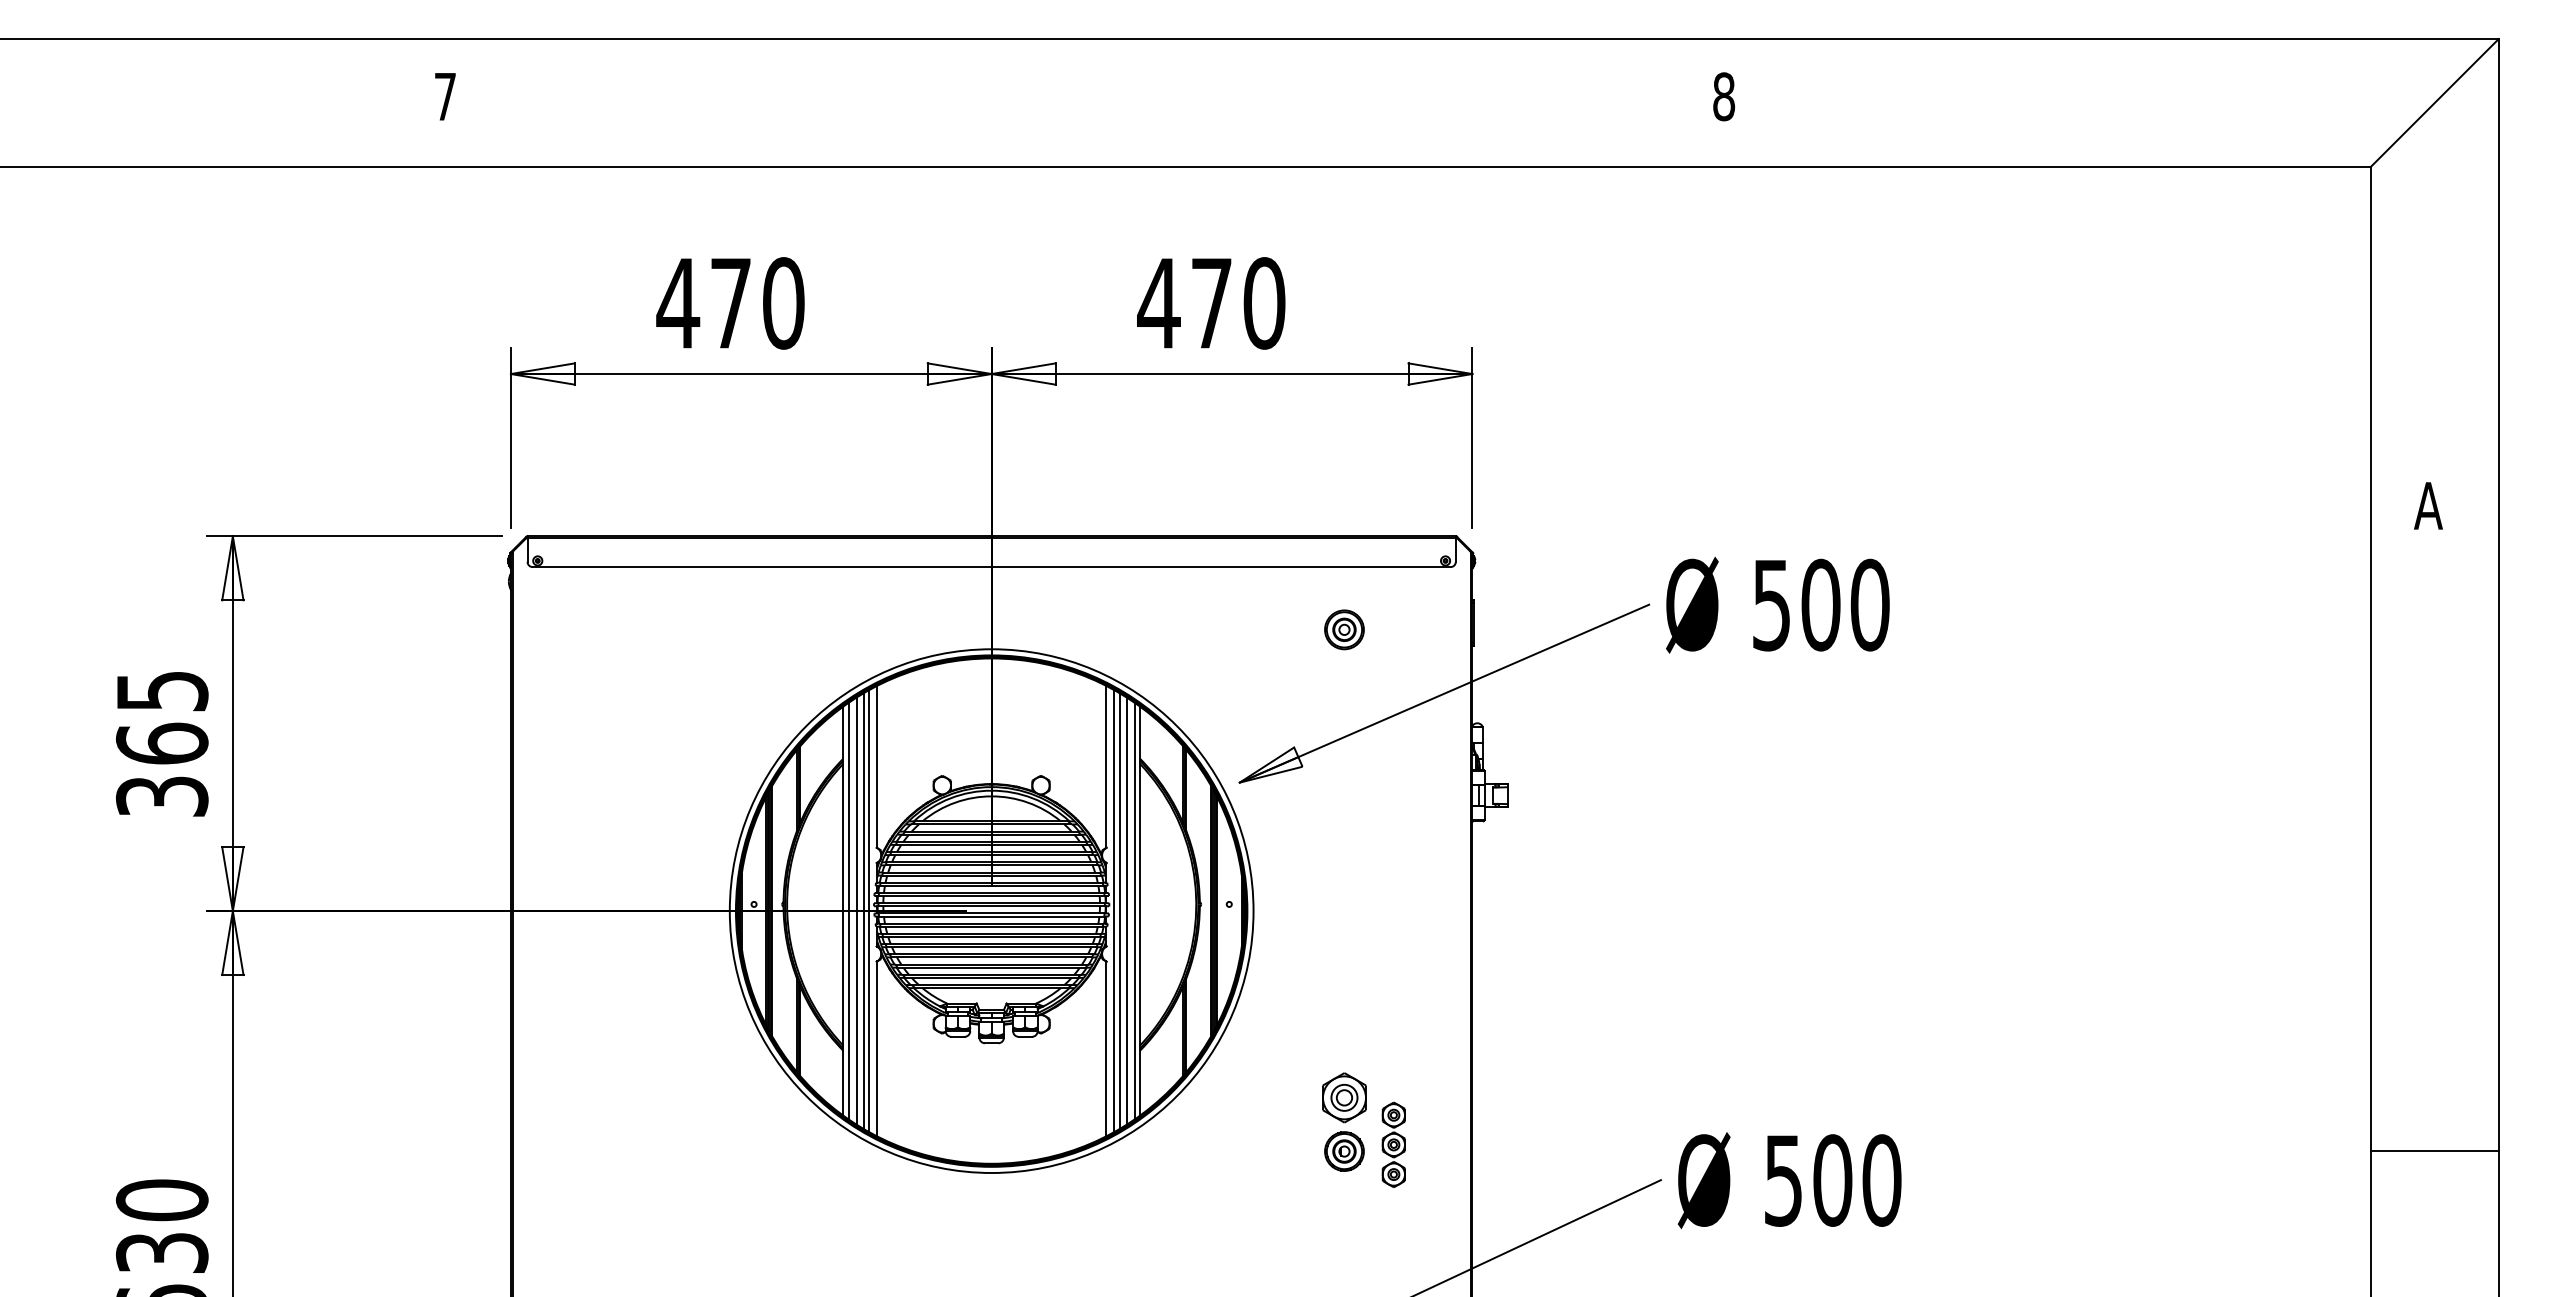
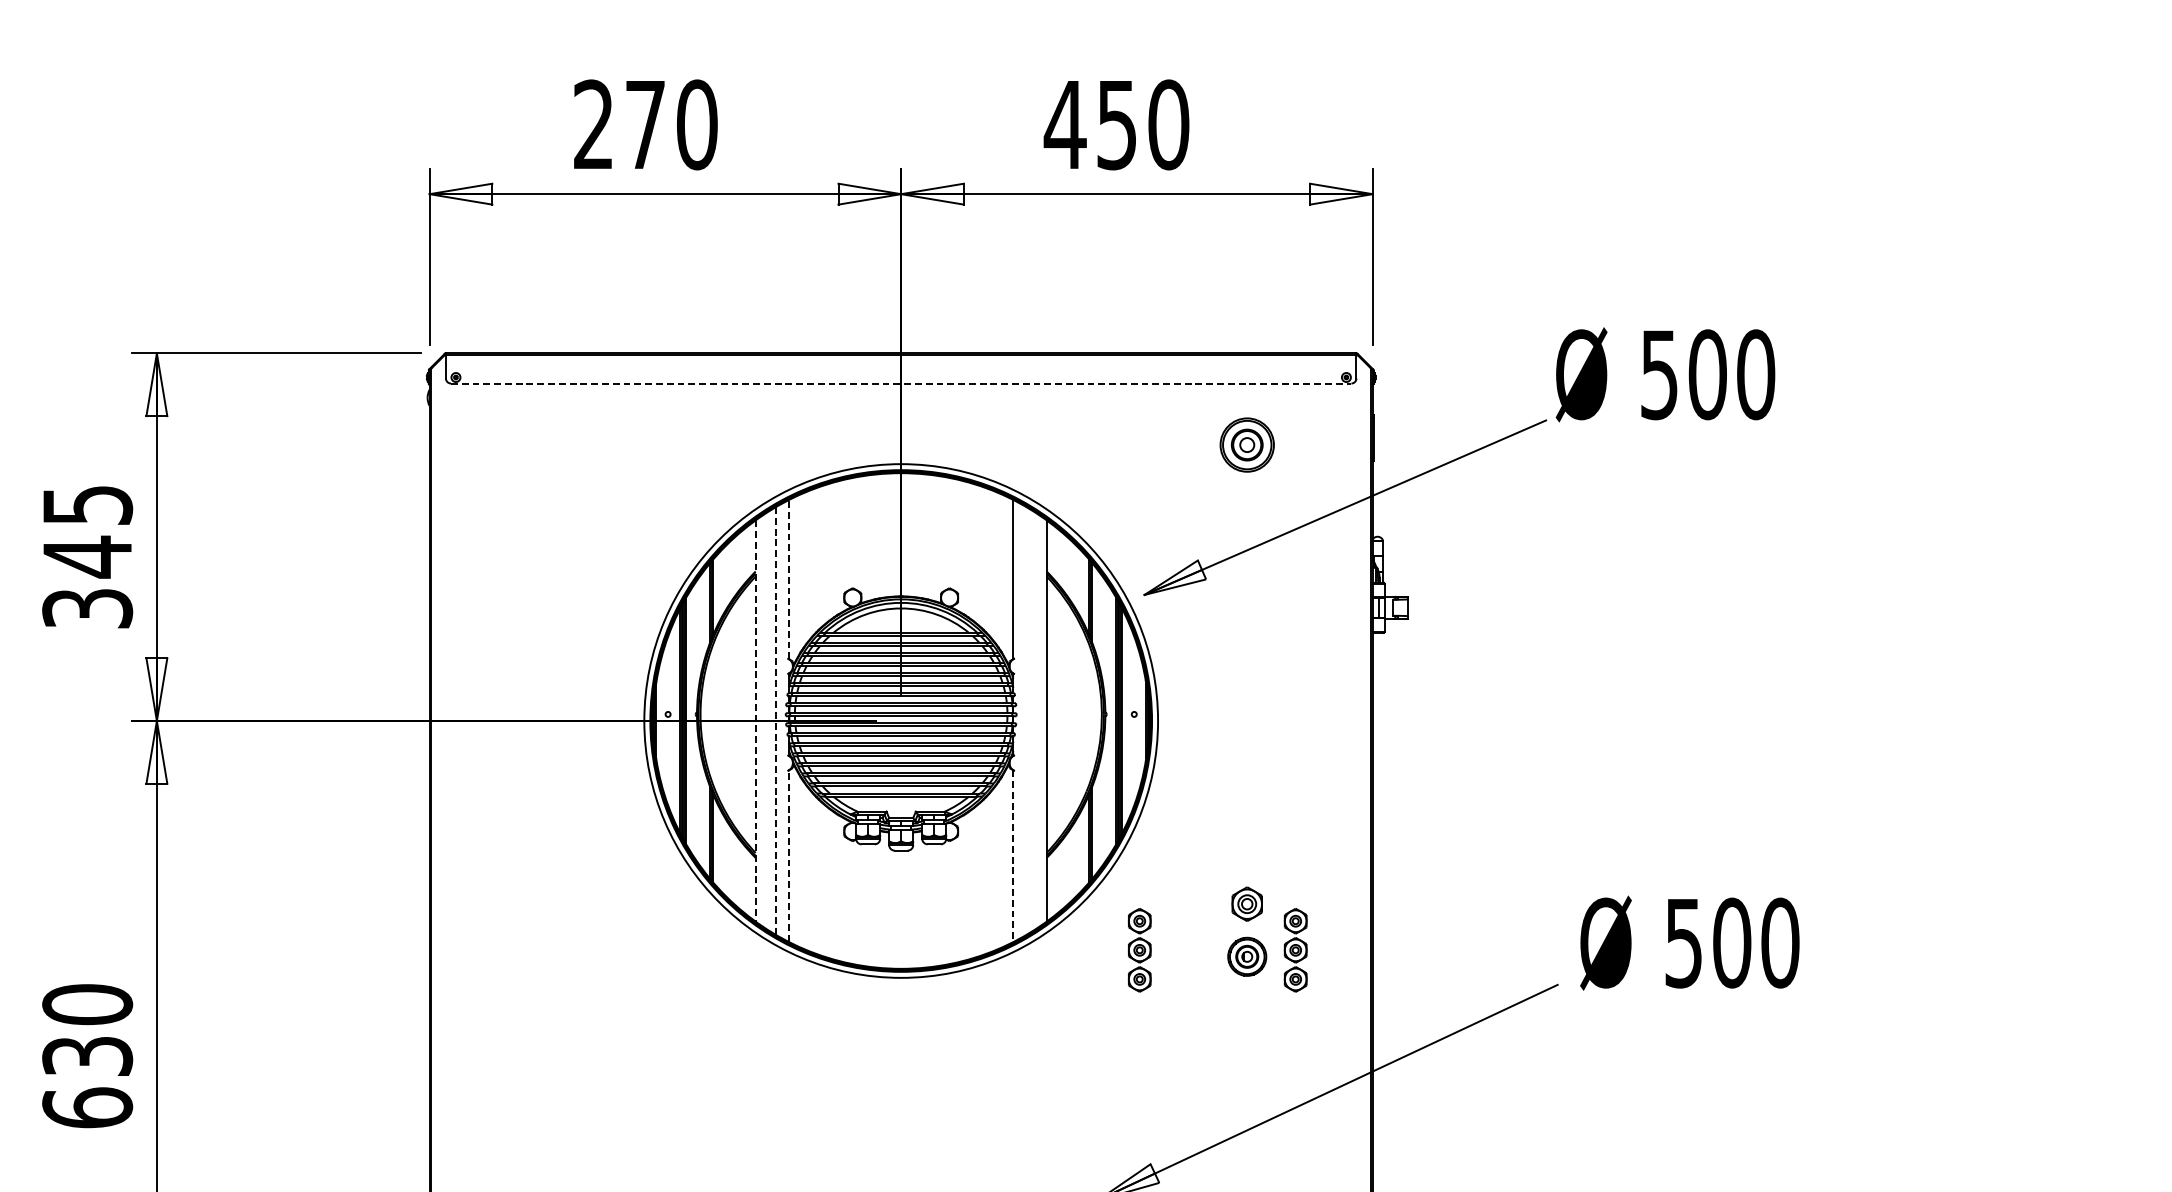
text: (678, 302) -> (594, 124), 470 -> 270
text: (1211, 303) -> (1116, 124), 470 -> 450
line: (992, 567) -> (902, 383), solid -> dashed
text: (1777, 604) -> (1665, 374), moved
part: (1344, 629) -> (1247, 444), size x1.4
text: (161, 744) -> (86, 557), 365 -> 345
line: (877, 766) -> (789, 579), solid -> dashed
line: (848, 910) -> (760, 720), removed
line: (856, 910) -> (768, 720), removed
line: (1126, 910) -> (1033, 720), removed
line: (1134, 910) -> (1041, 720), removed
line: (843, 911) -> (755, 721), solid -> dashed
line: (863, 911) -> (775, 721), solid -> dashed
line: (869, 911) -> (781, 721), removed
line: (1114, 911) -> (1021, 721), removed
line: (1119, 911) -> (1026, 721), removed
line: (877, 1048) -> (789, 855), solid -> dashed
line: (1106, 1048) -> (1013, 855), solid -> dashed
part: (1344, 1097) -> (1247, 903), size x0.7
part: (1234, 1144) -> (1139, 949), added
text: (1789, 1180) -> (1689, 943), moved

